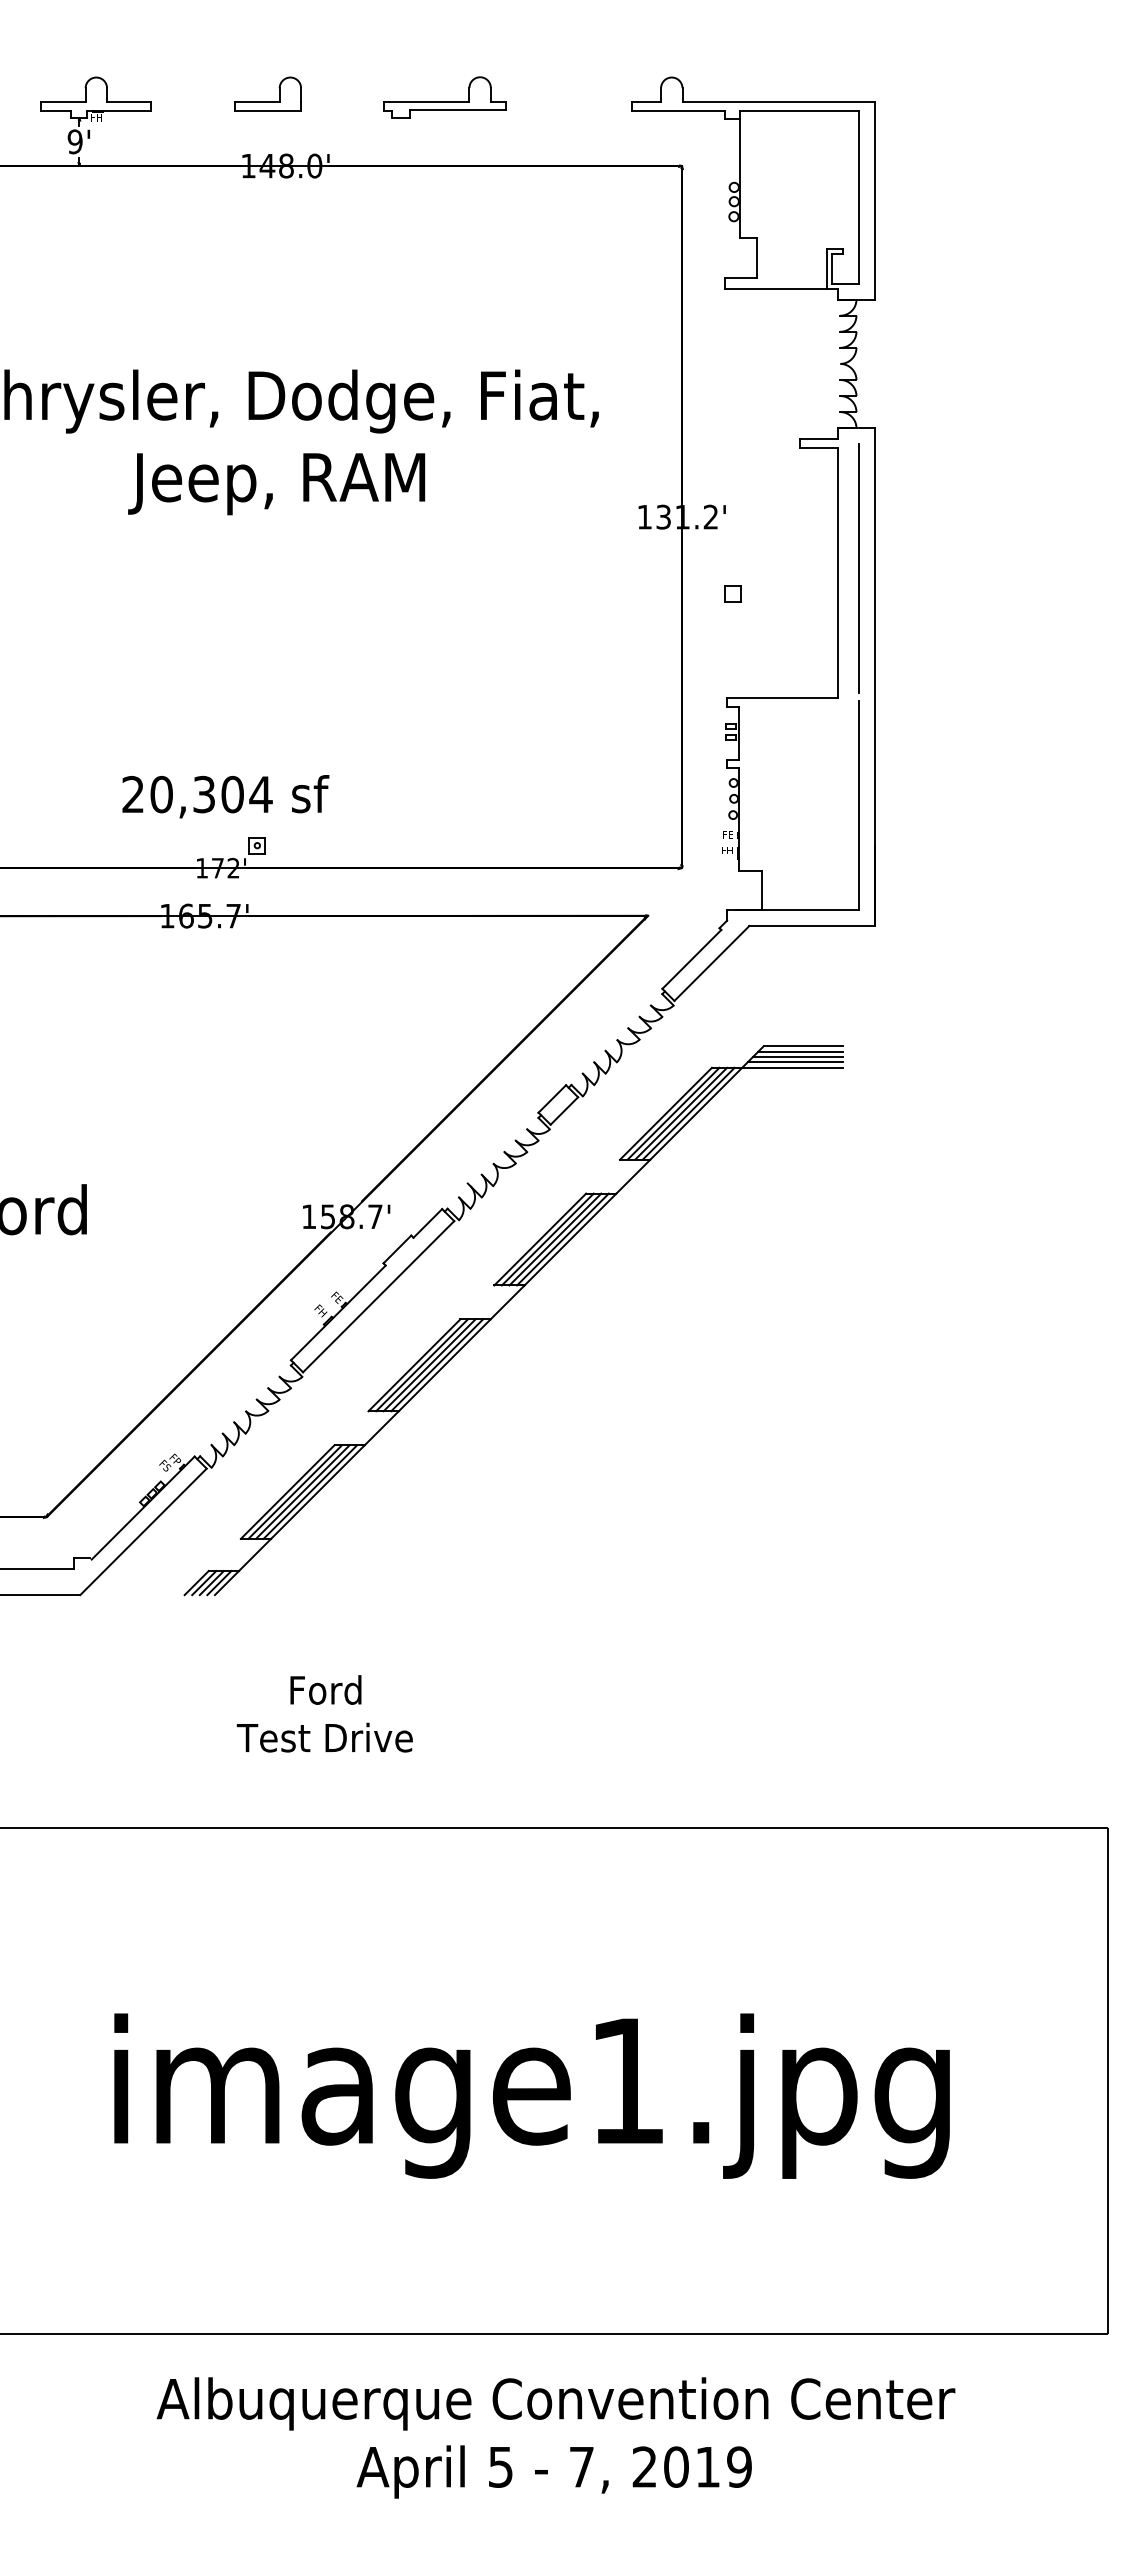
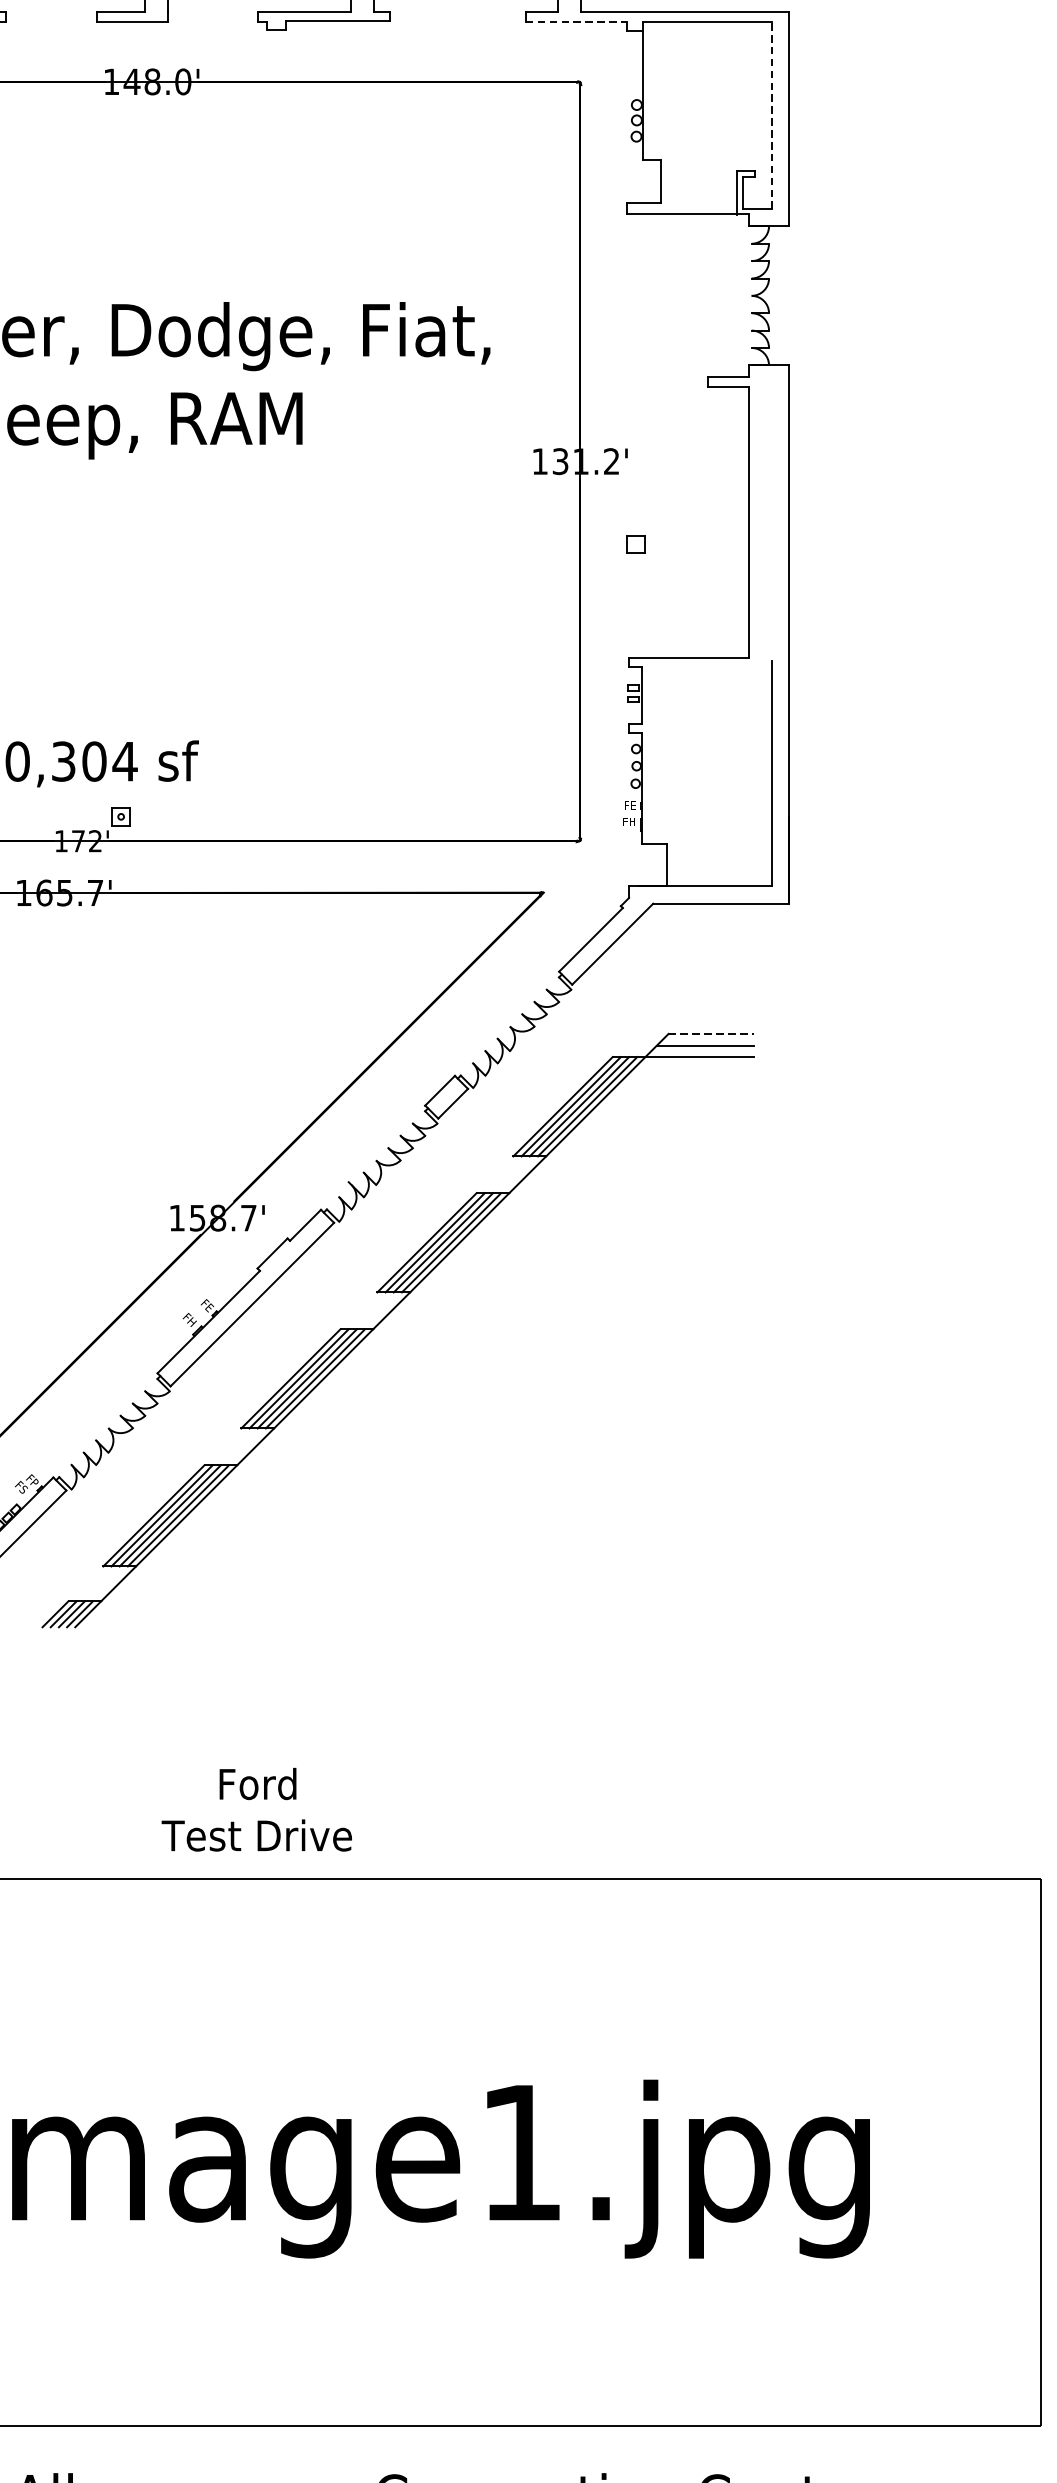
line: (678, 110) -> (576, 21), solid -> dashed
line: (859, 197) -> (772, 115), solid -> dashed
line: (859, 568) -> (772, 517), removed
line: (803, 1046) -> (711, 1034), solid -> dashed
line: (800, 1051) -> (708, 1039), removed
line: (794, 1062) -> (702, 1051), removed
text: (324, 1713) -> (256, 1809), moved

